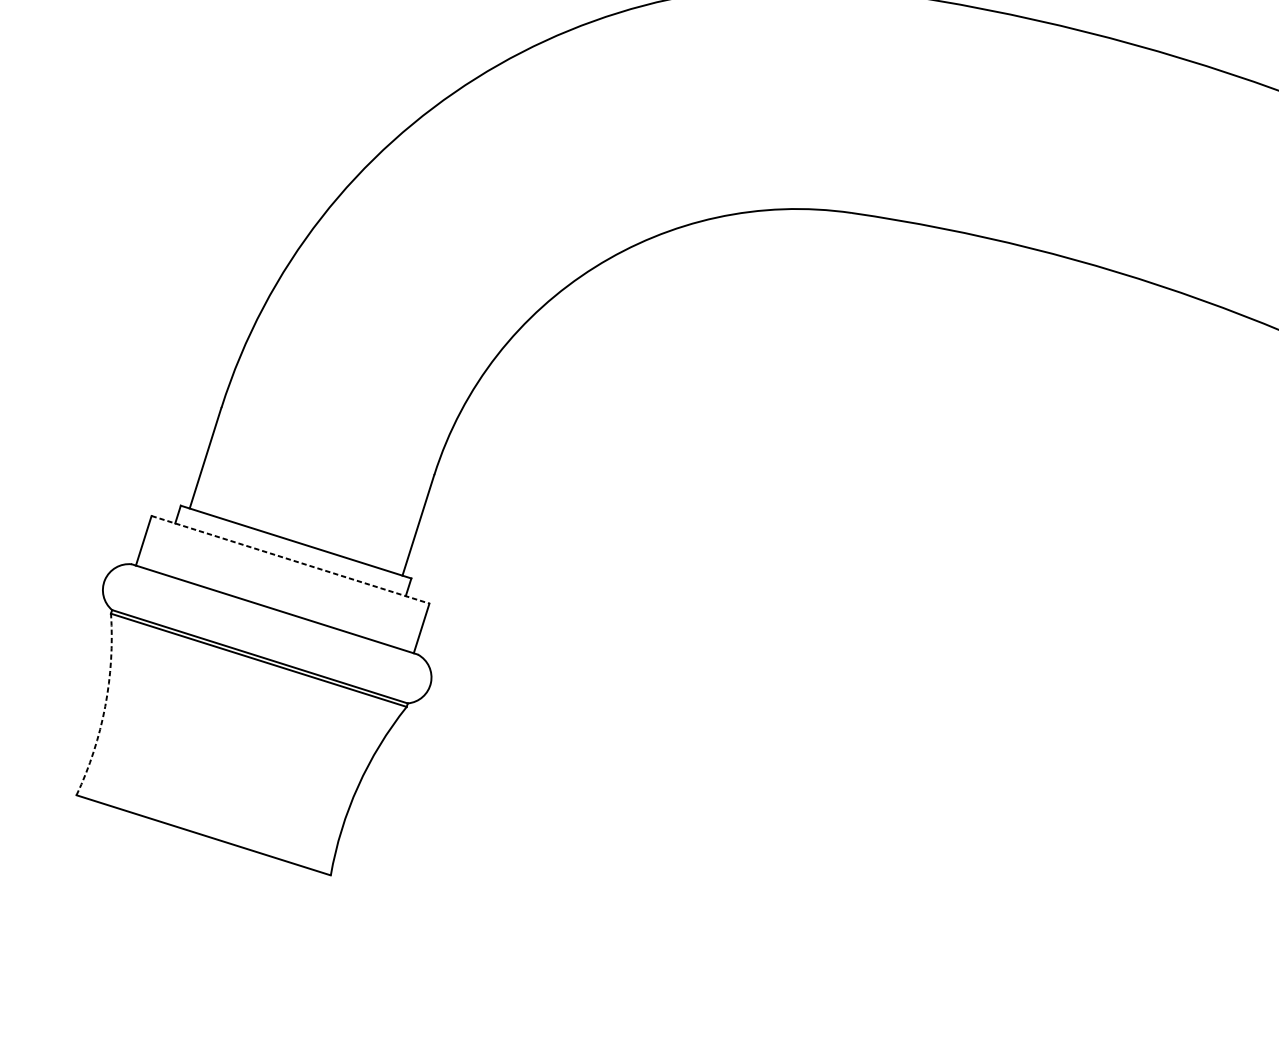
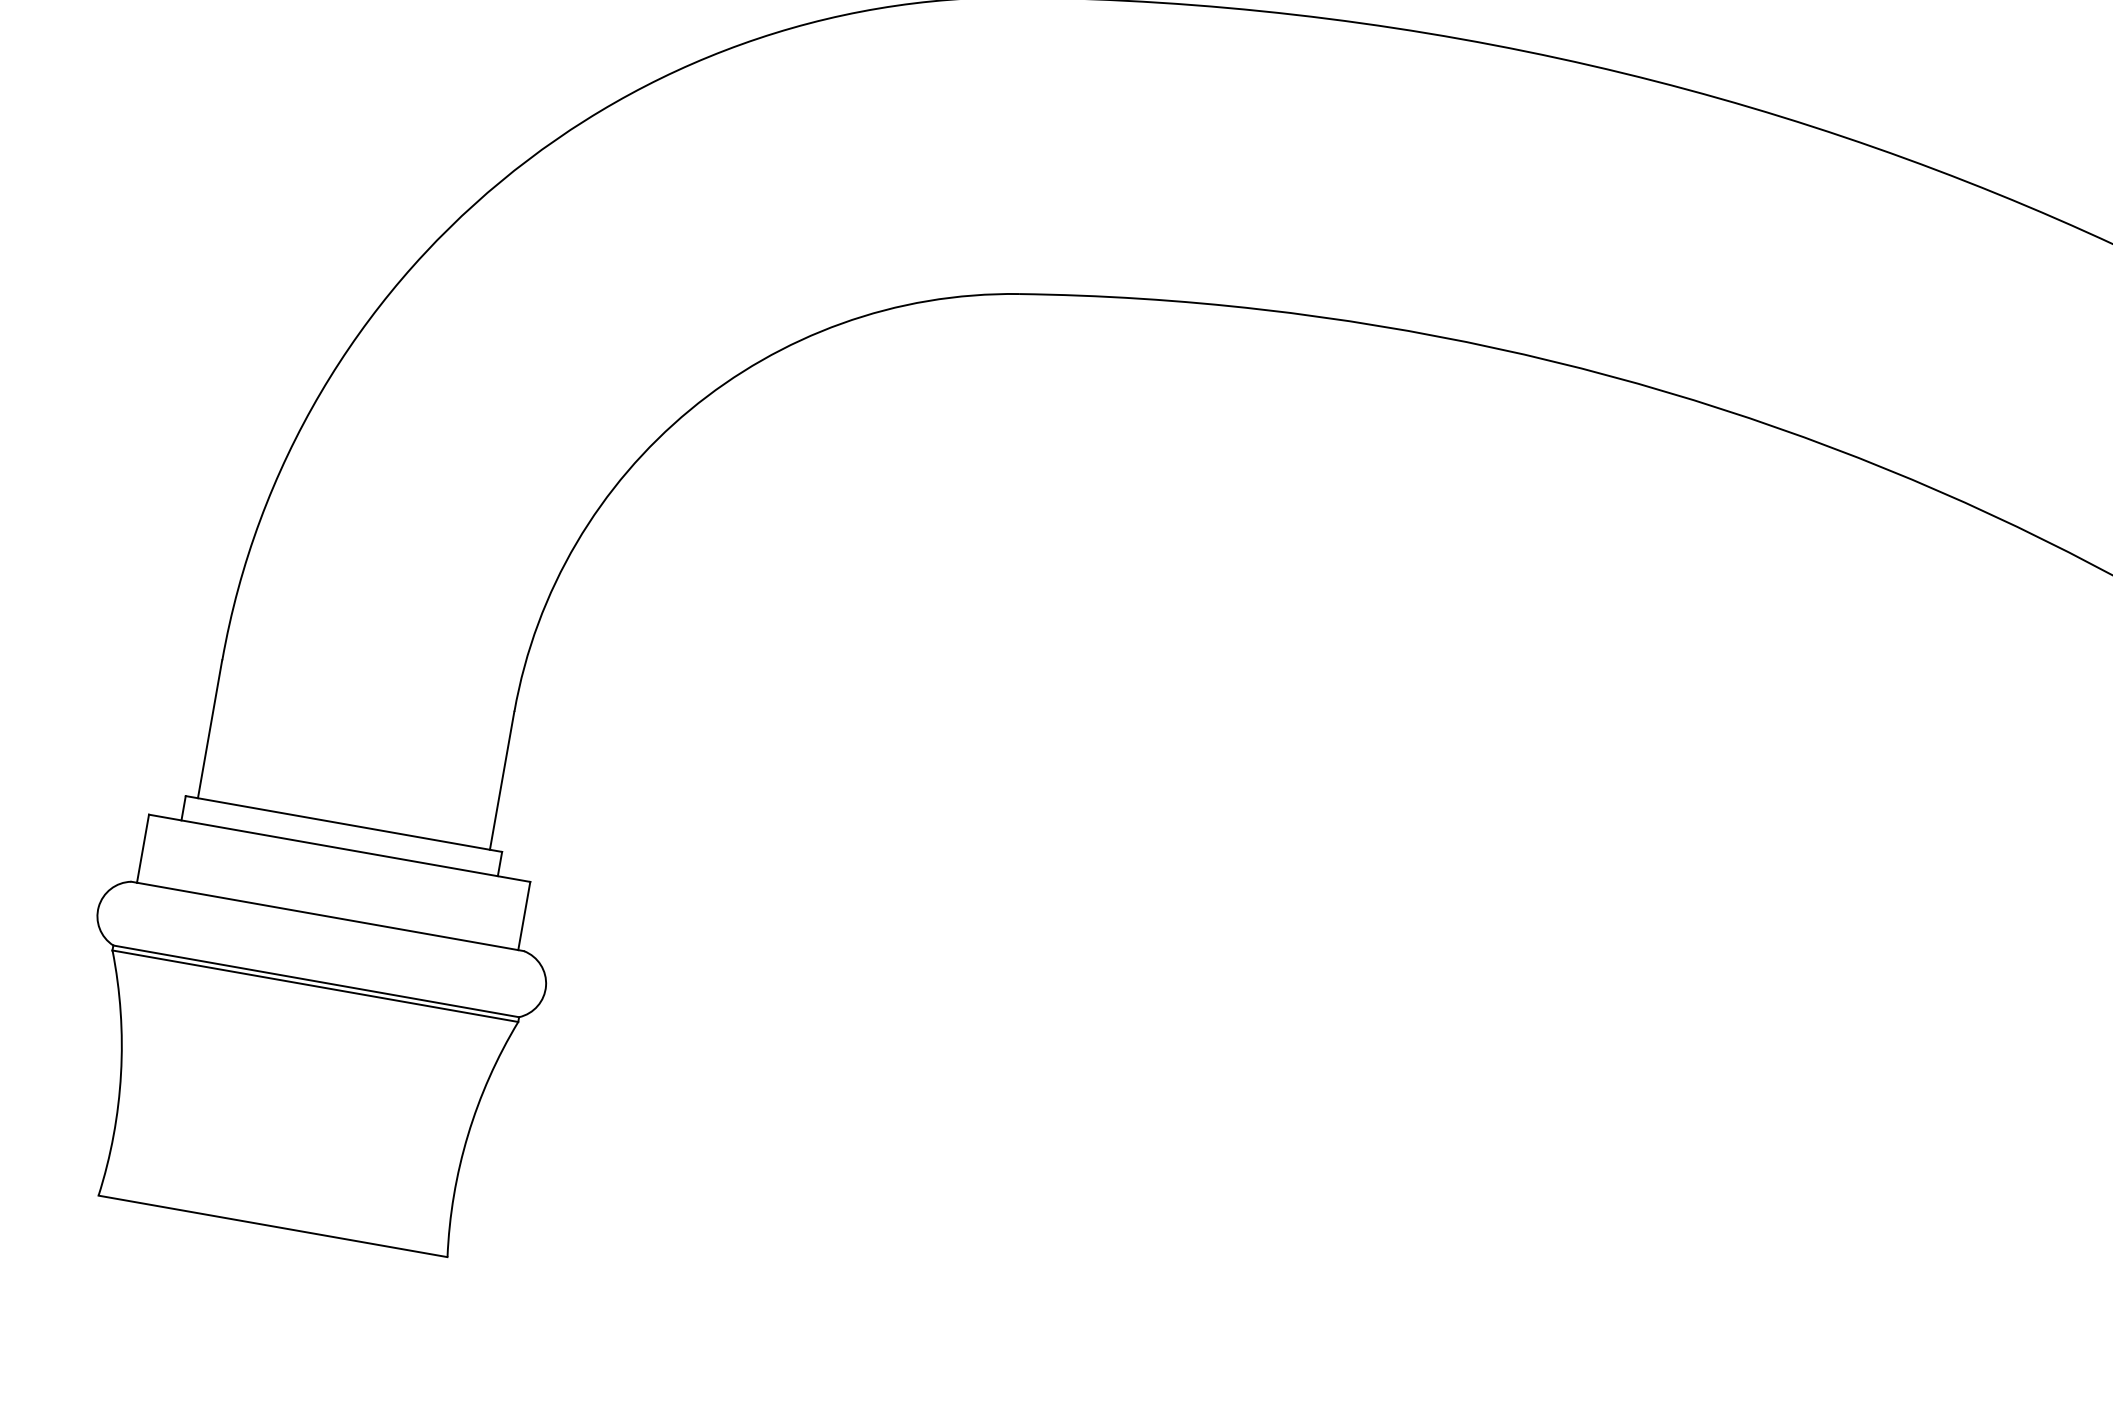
line: (290, 559) -> (339, 848), dashed -> solid
arc: (105, 706) -> (121, 1073), dashed -> solid

